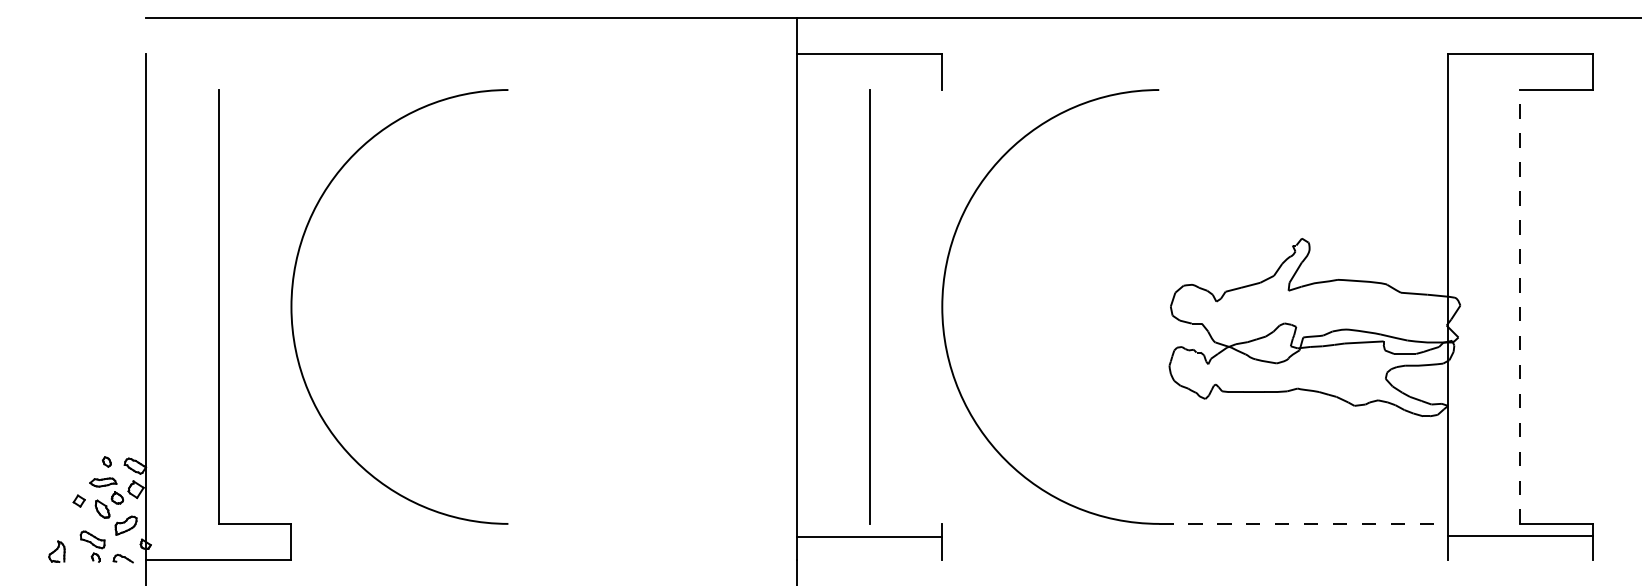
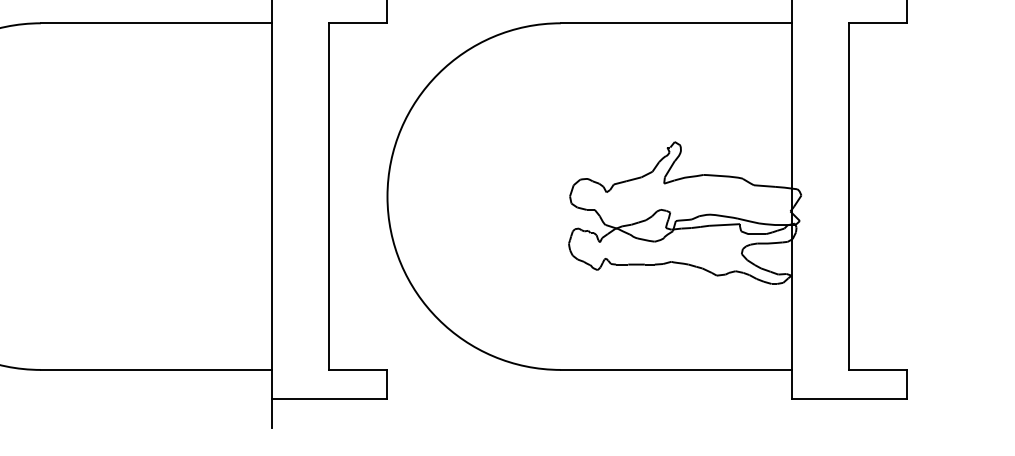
line: (652, 90) -> (155, 23), added
line: (905, 90) -> (358, 23), added
line: (1303, 90) -> (676, 23), added
line: (1520, 306) -> (849, 196), dashed -> solid
line: (652, 523) -> (155, 369), added
line: (905, 523) -> (358, 369), added
line: (1304, 523) -> (676, 369), dashed -> solid
line: (1520, 536) -> (849, 399), moved
line: (869, 537) -> (329, 399), moved

